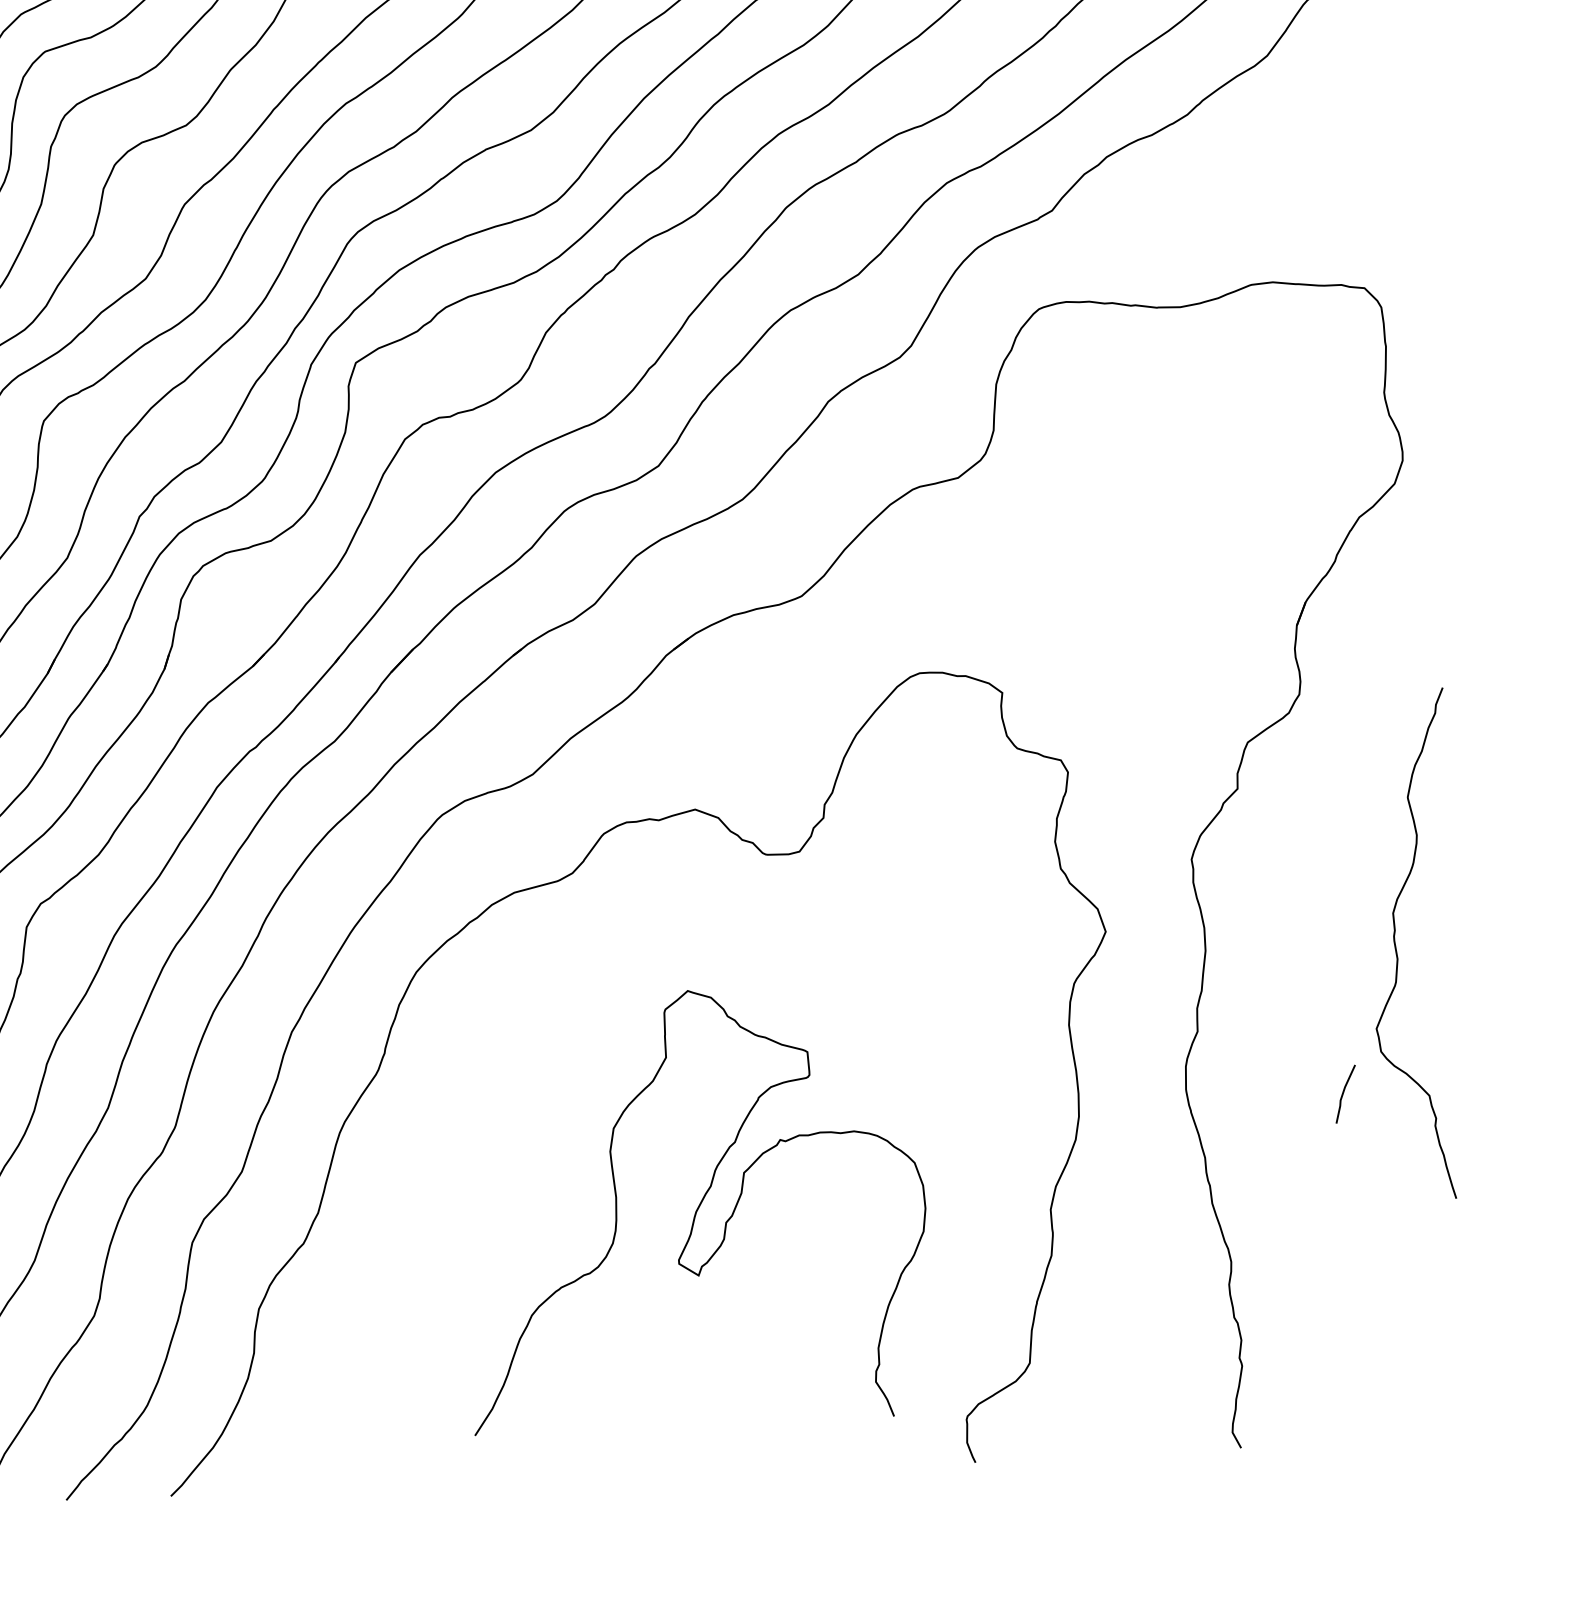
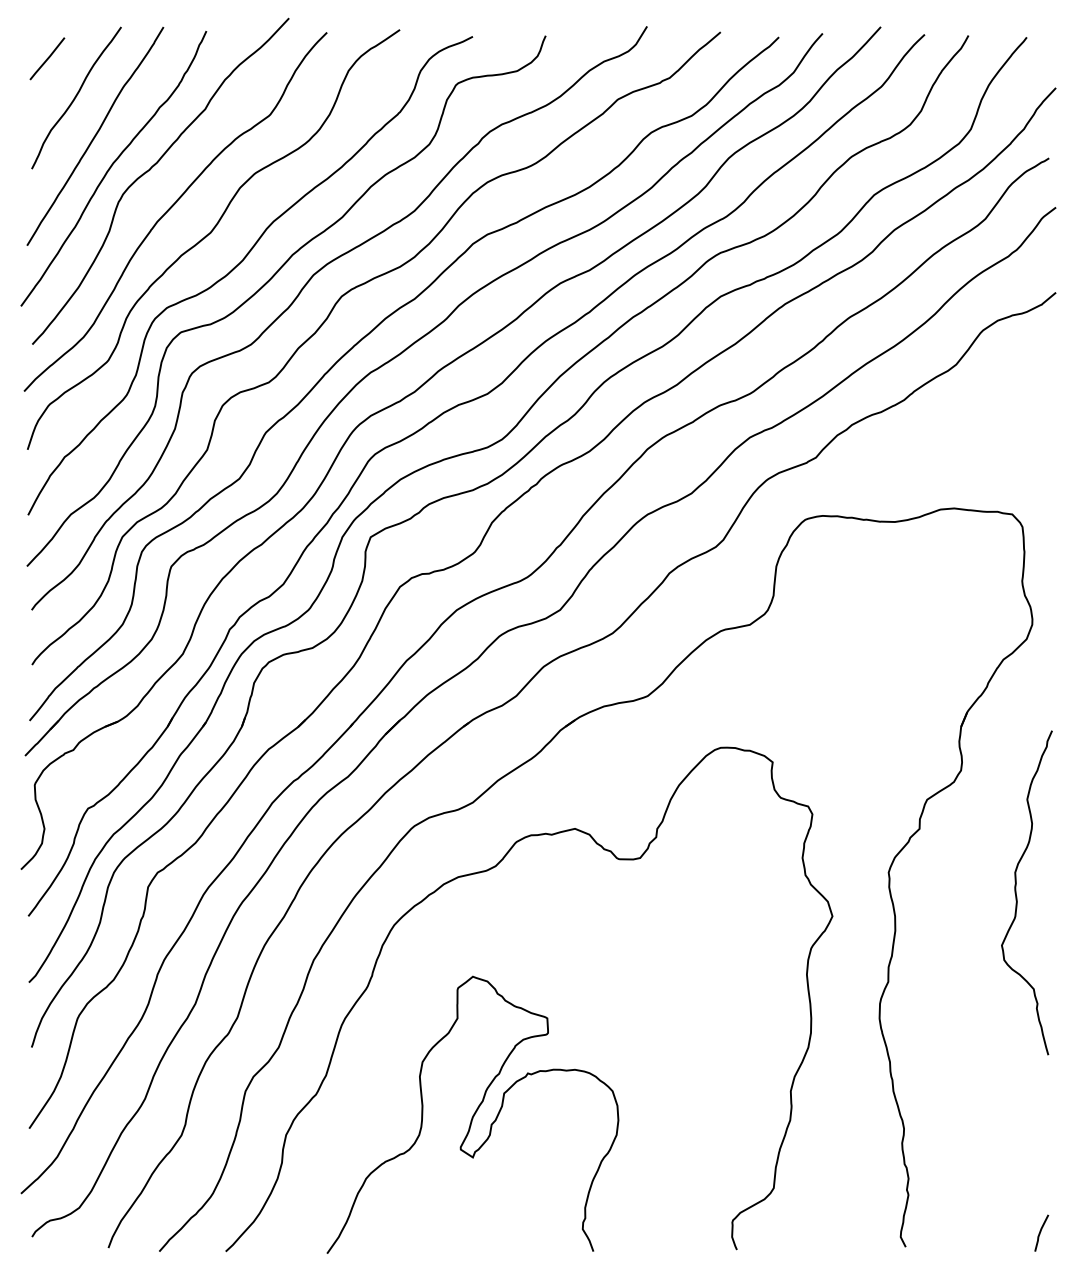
curve: (1398, 950) -> (1017, 896), moved
line: (1345, 1091) -> (1041, 1231), moved
curve: (697, 1207) -> (473, 1114), moved

